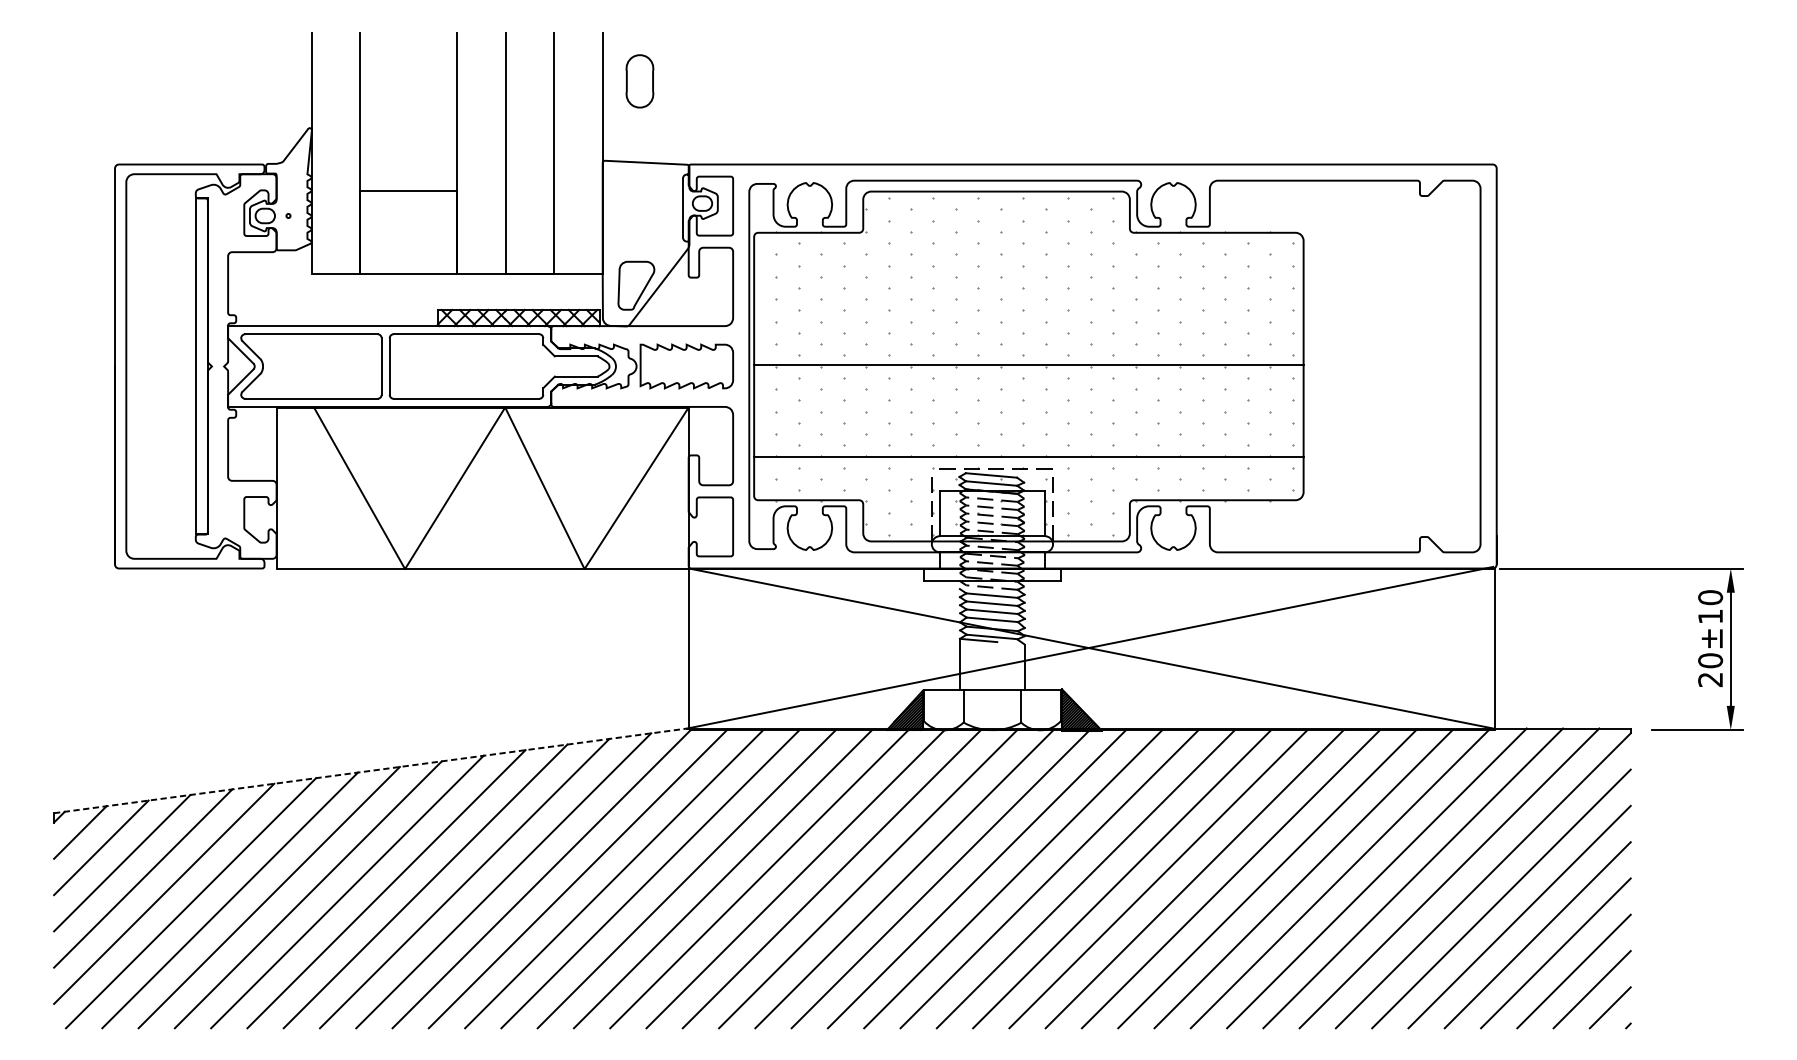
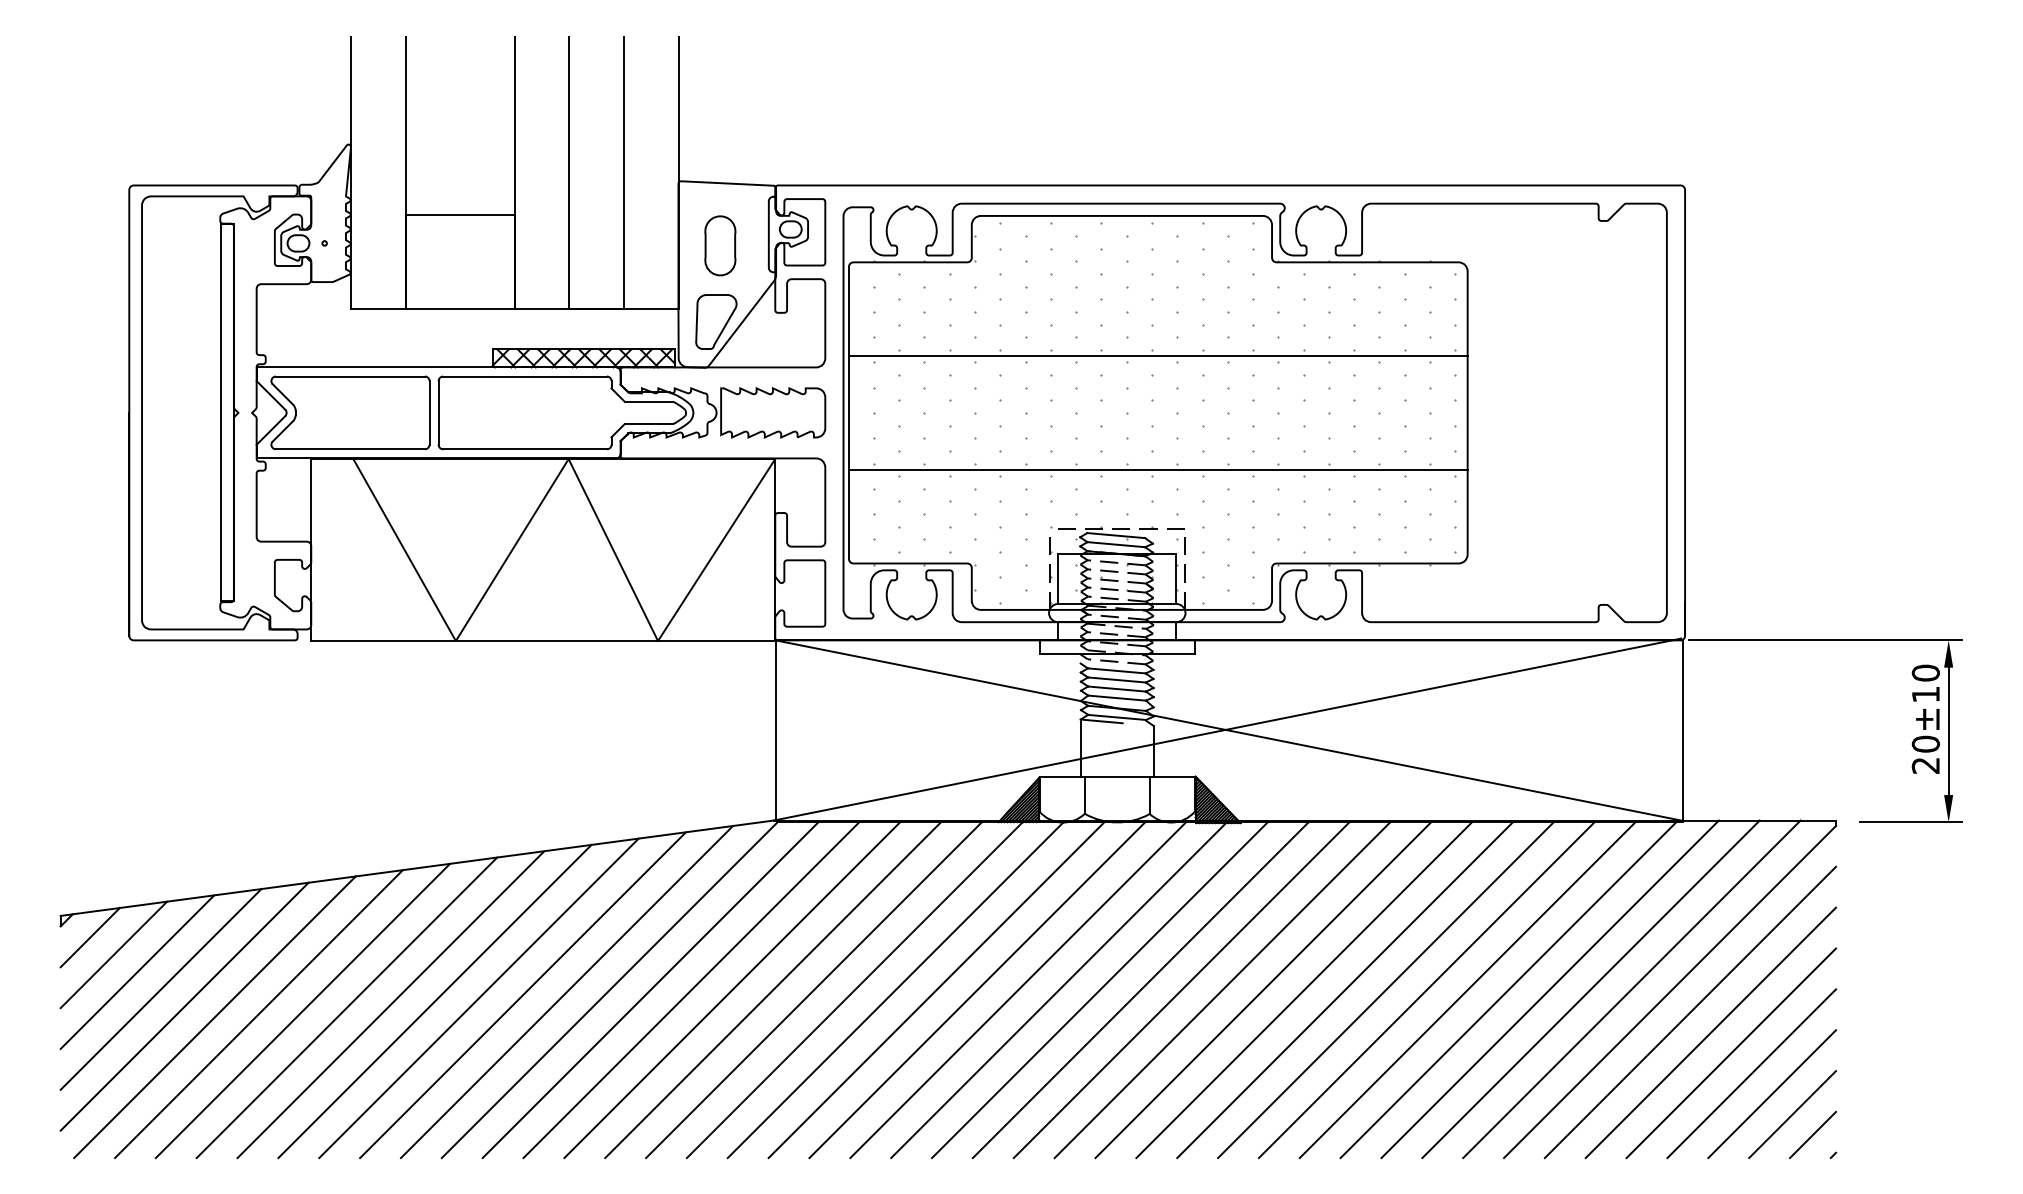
part: (640, 81) -> (720, 245), moved
line: (1028, 365) -> (1157, 356), moved
line: (1028, 456) -> (1157, 469), moved
line: (370, 771) -> (417, 868), dashed -> solid

